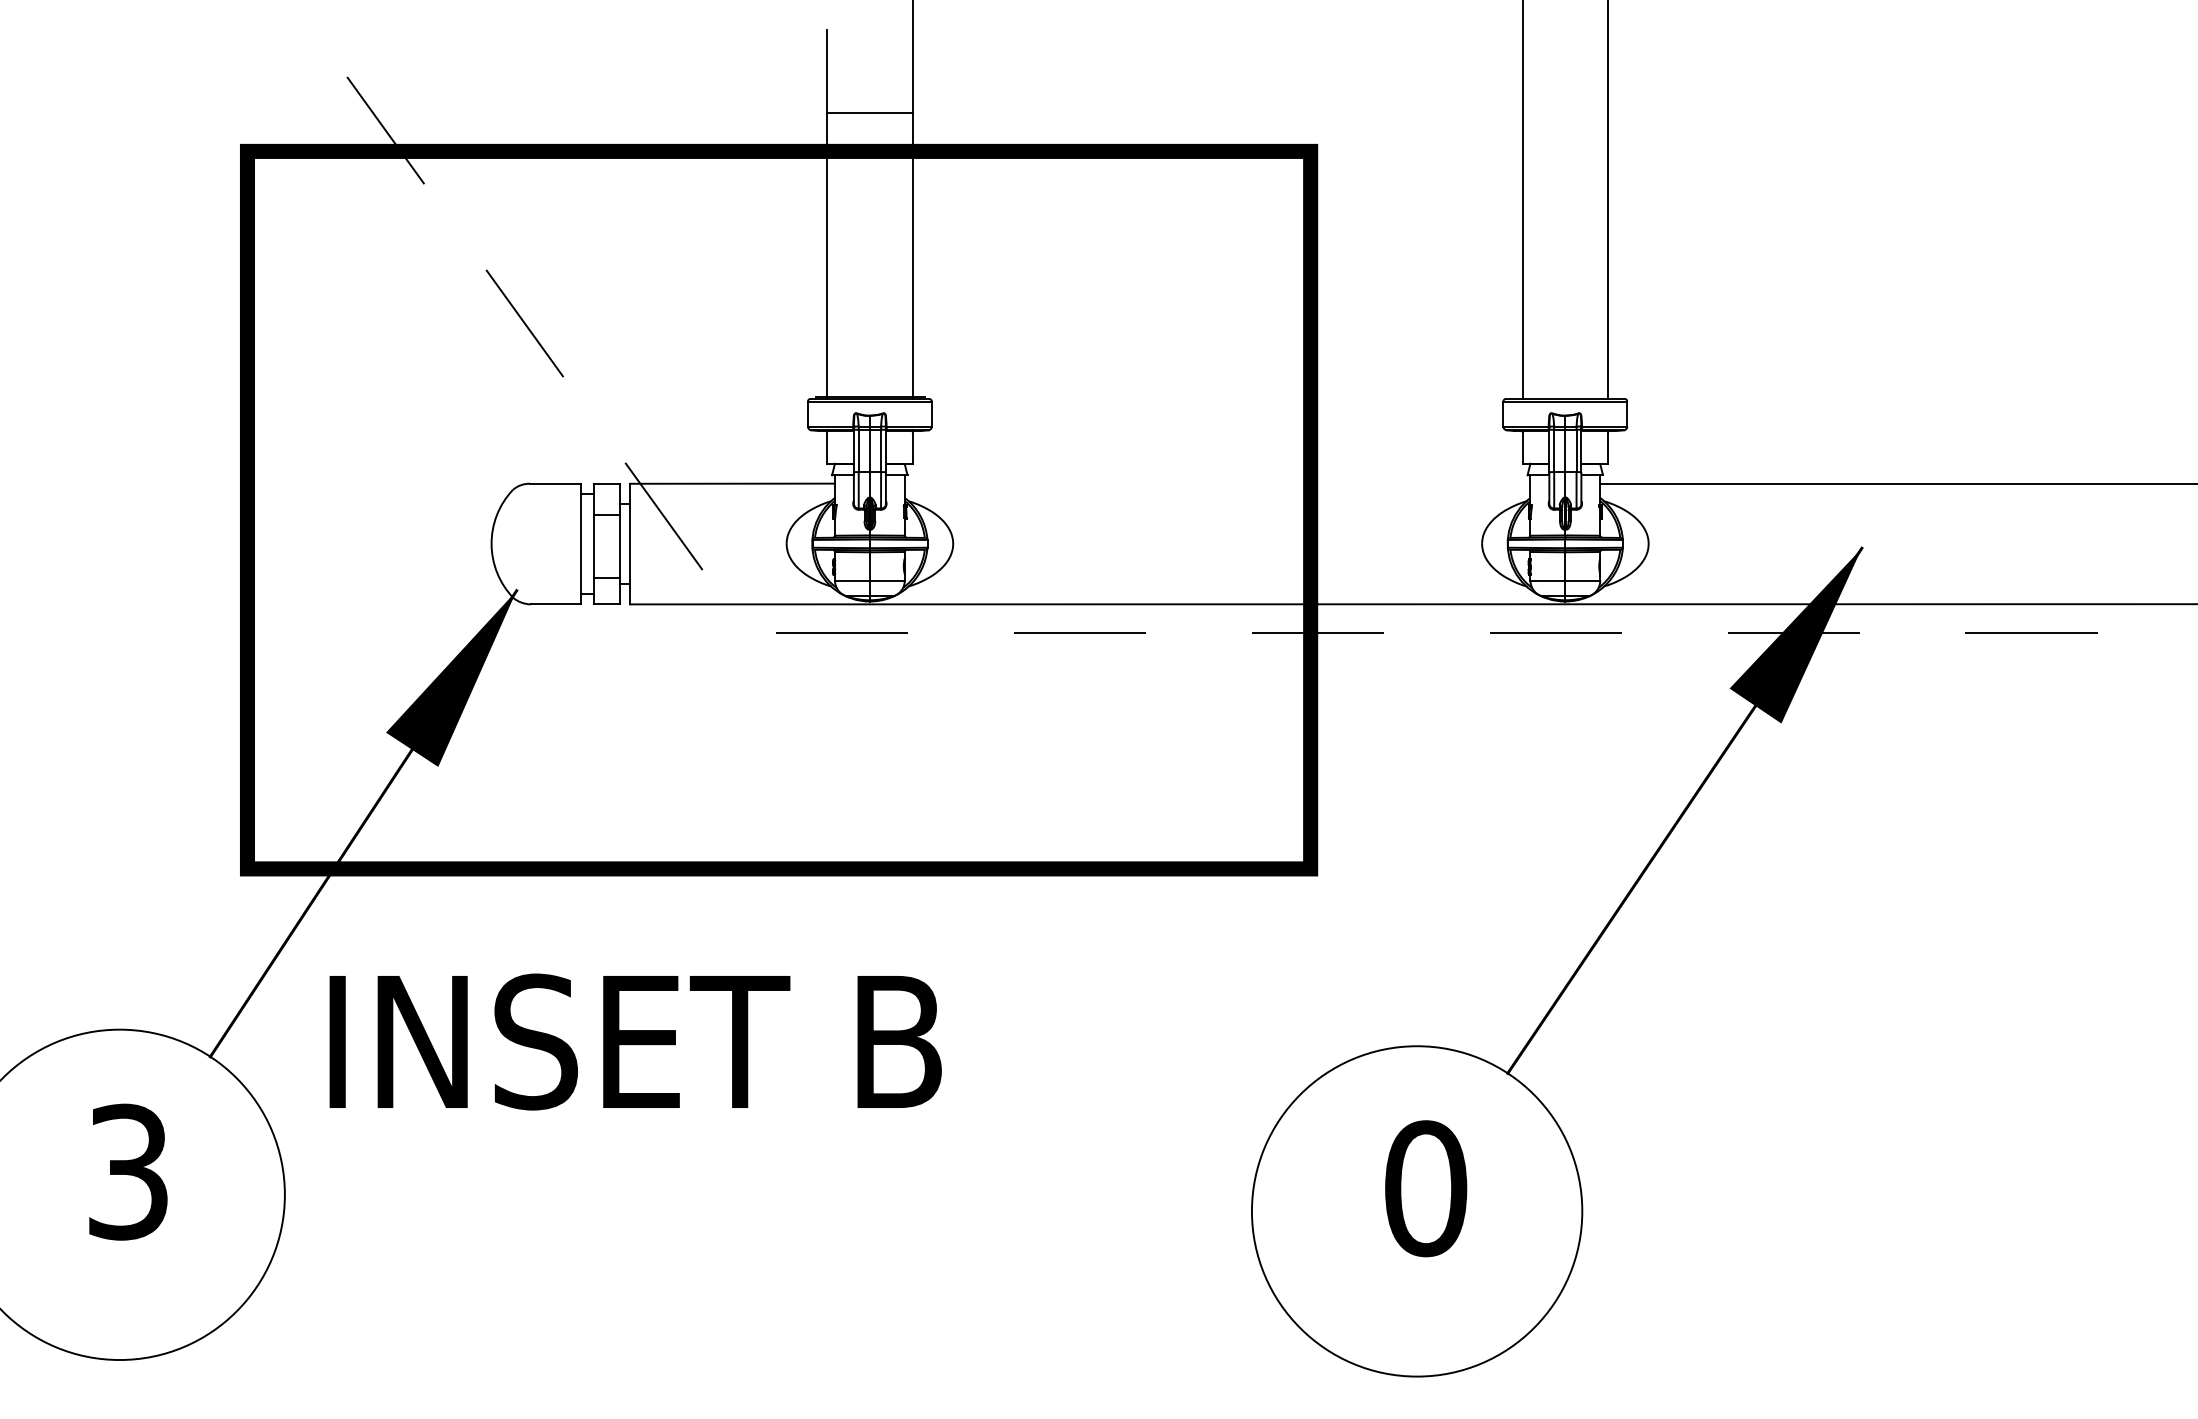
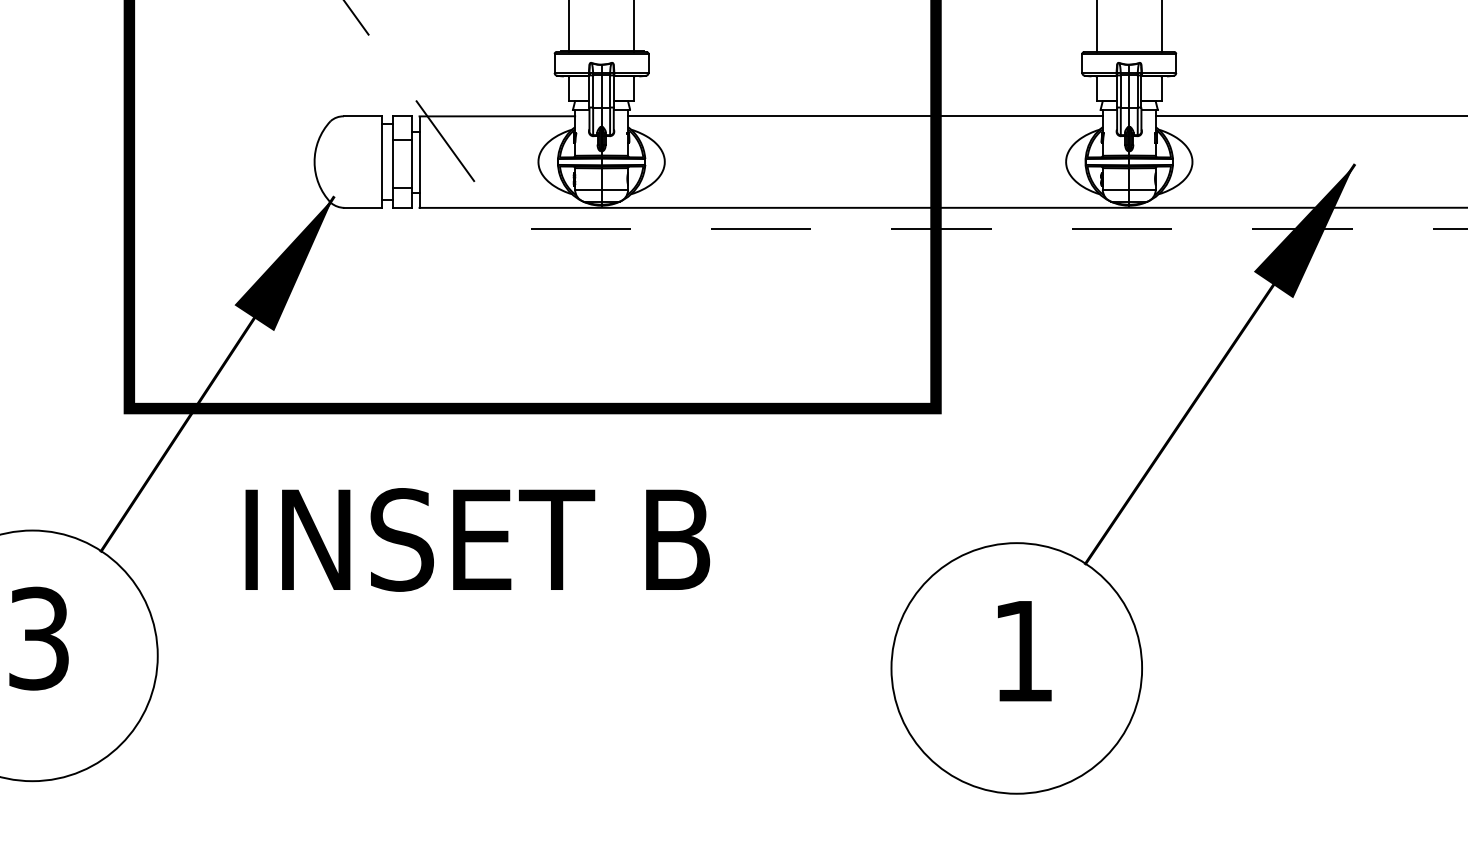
line: (1217, 483) -> (865, 116), added
text: (635, 1041) -> (477, 539), moved
text: (1426, 1188) -> (1023, 651), 0 -> 1

